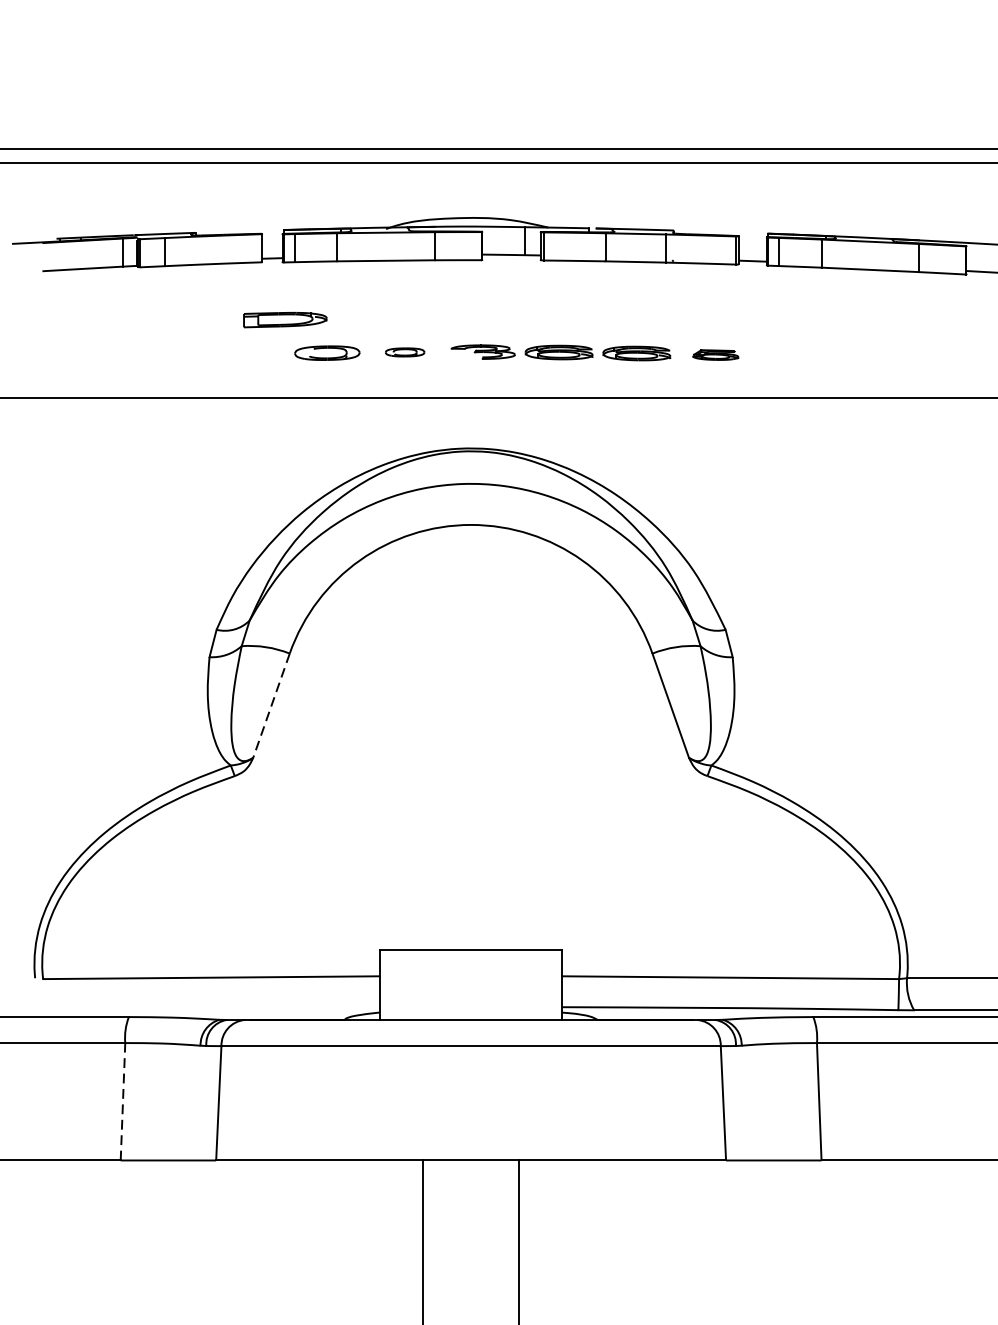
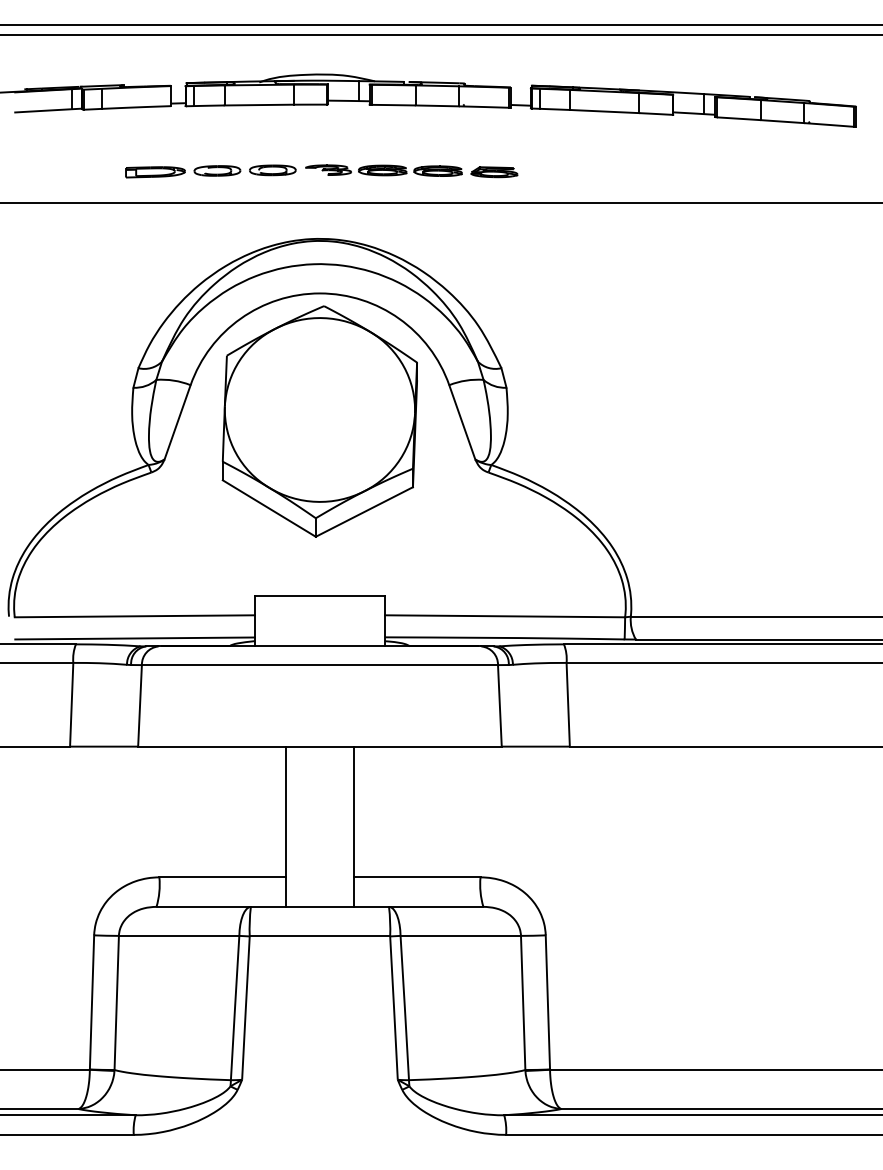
part: (285, 320) -> (155, 172), moved
part: (404, 352) -> (272, 170), size x1.67
part: (715, 355) -> (494, 172), size x1.43
part: (470, 704) -> (319, 421), added
line: (271, 705) -> (177, 422), dashed -> solid
line: (211, 1008) -> (134, 638), added
line: (122, 1101) -> (71, 704), dashed -> solid

